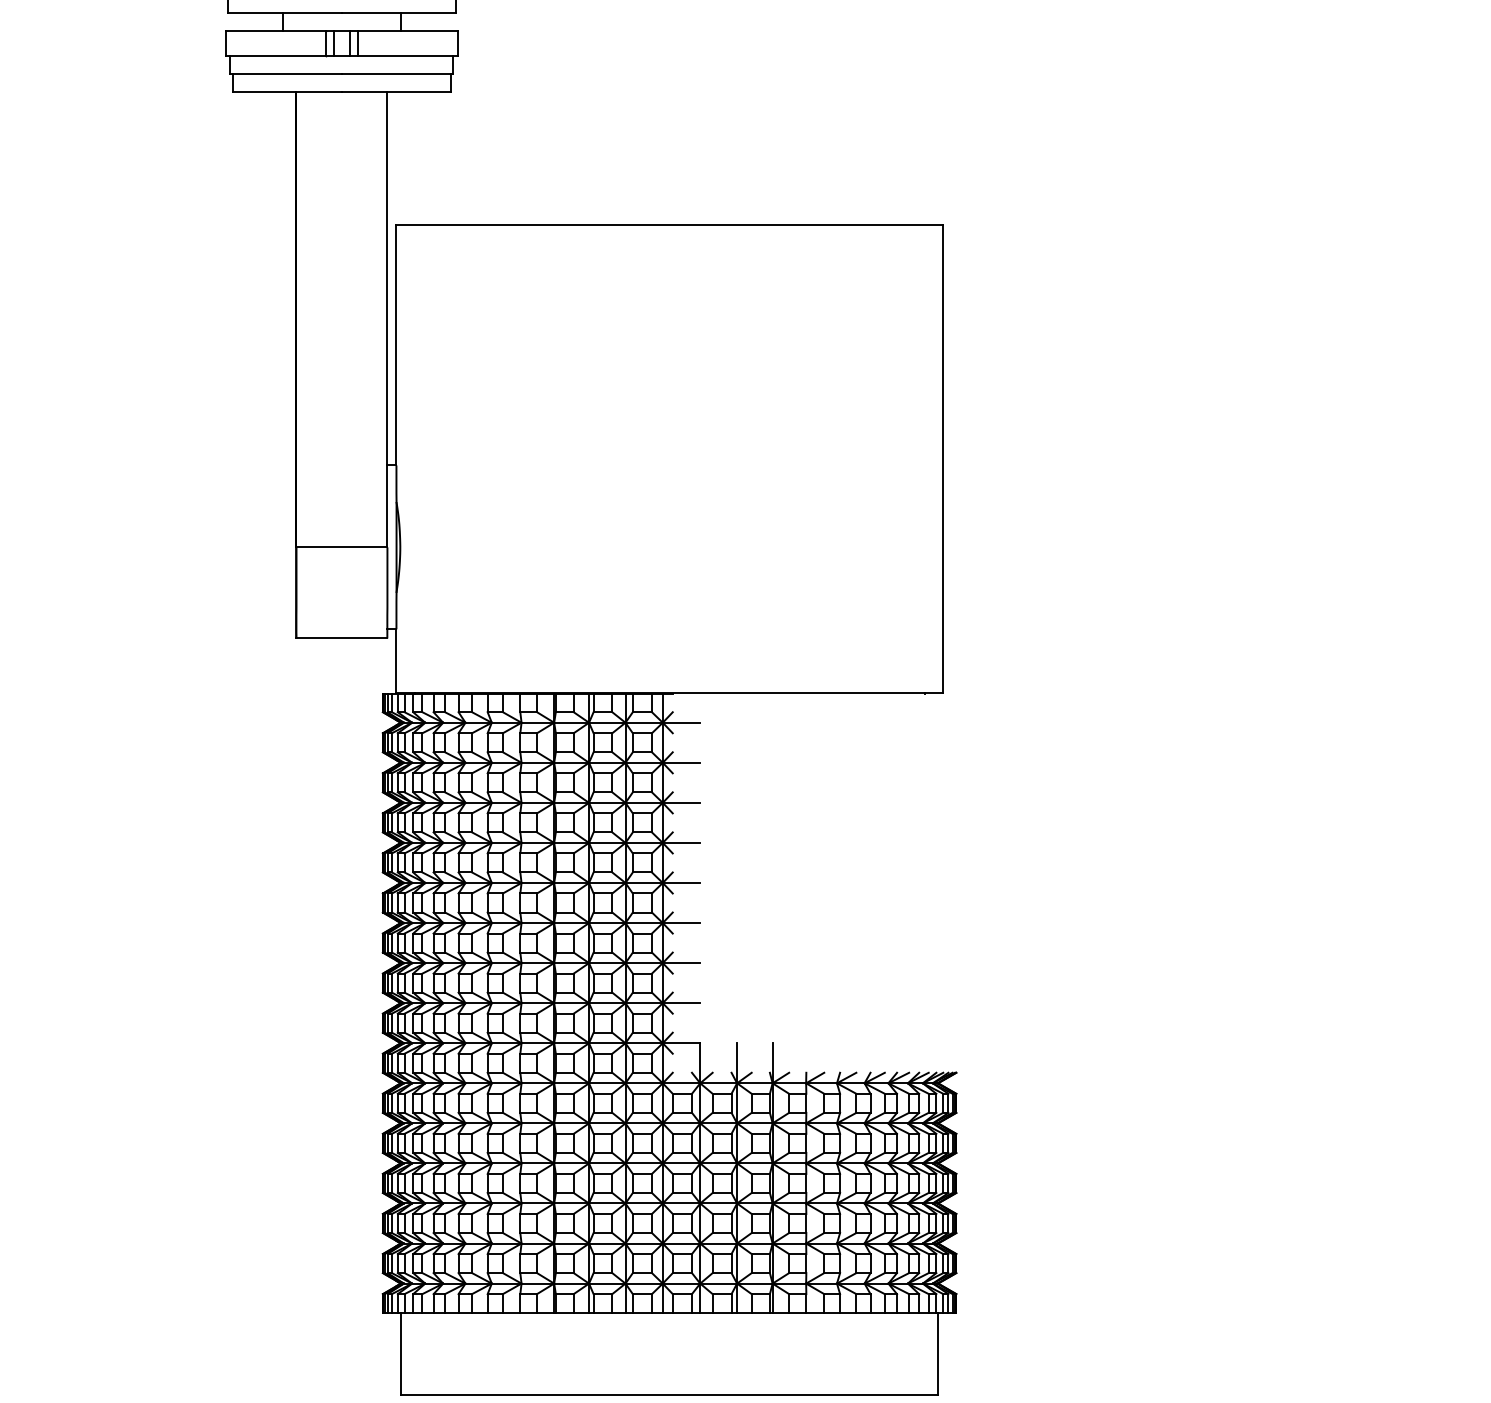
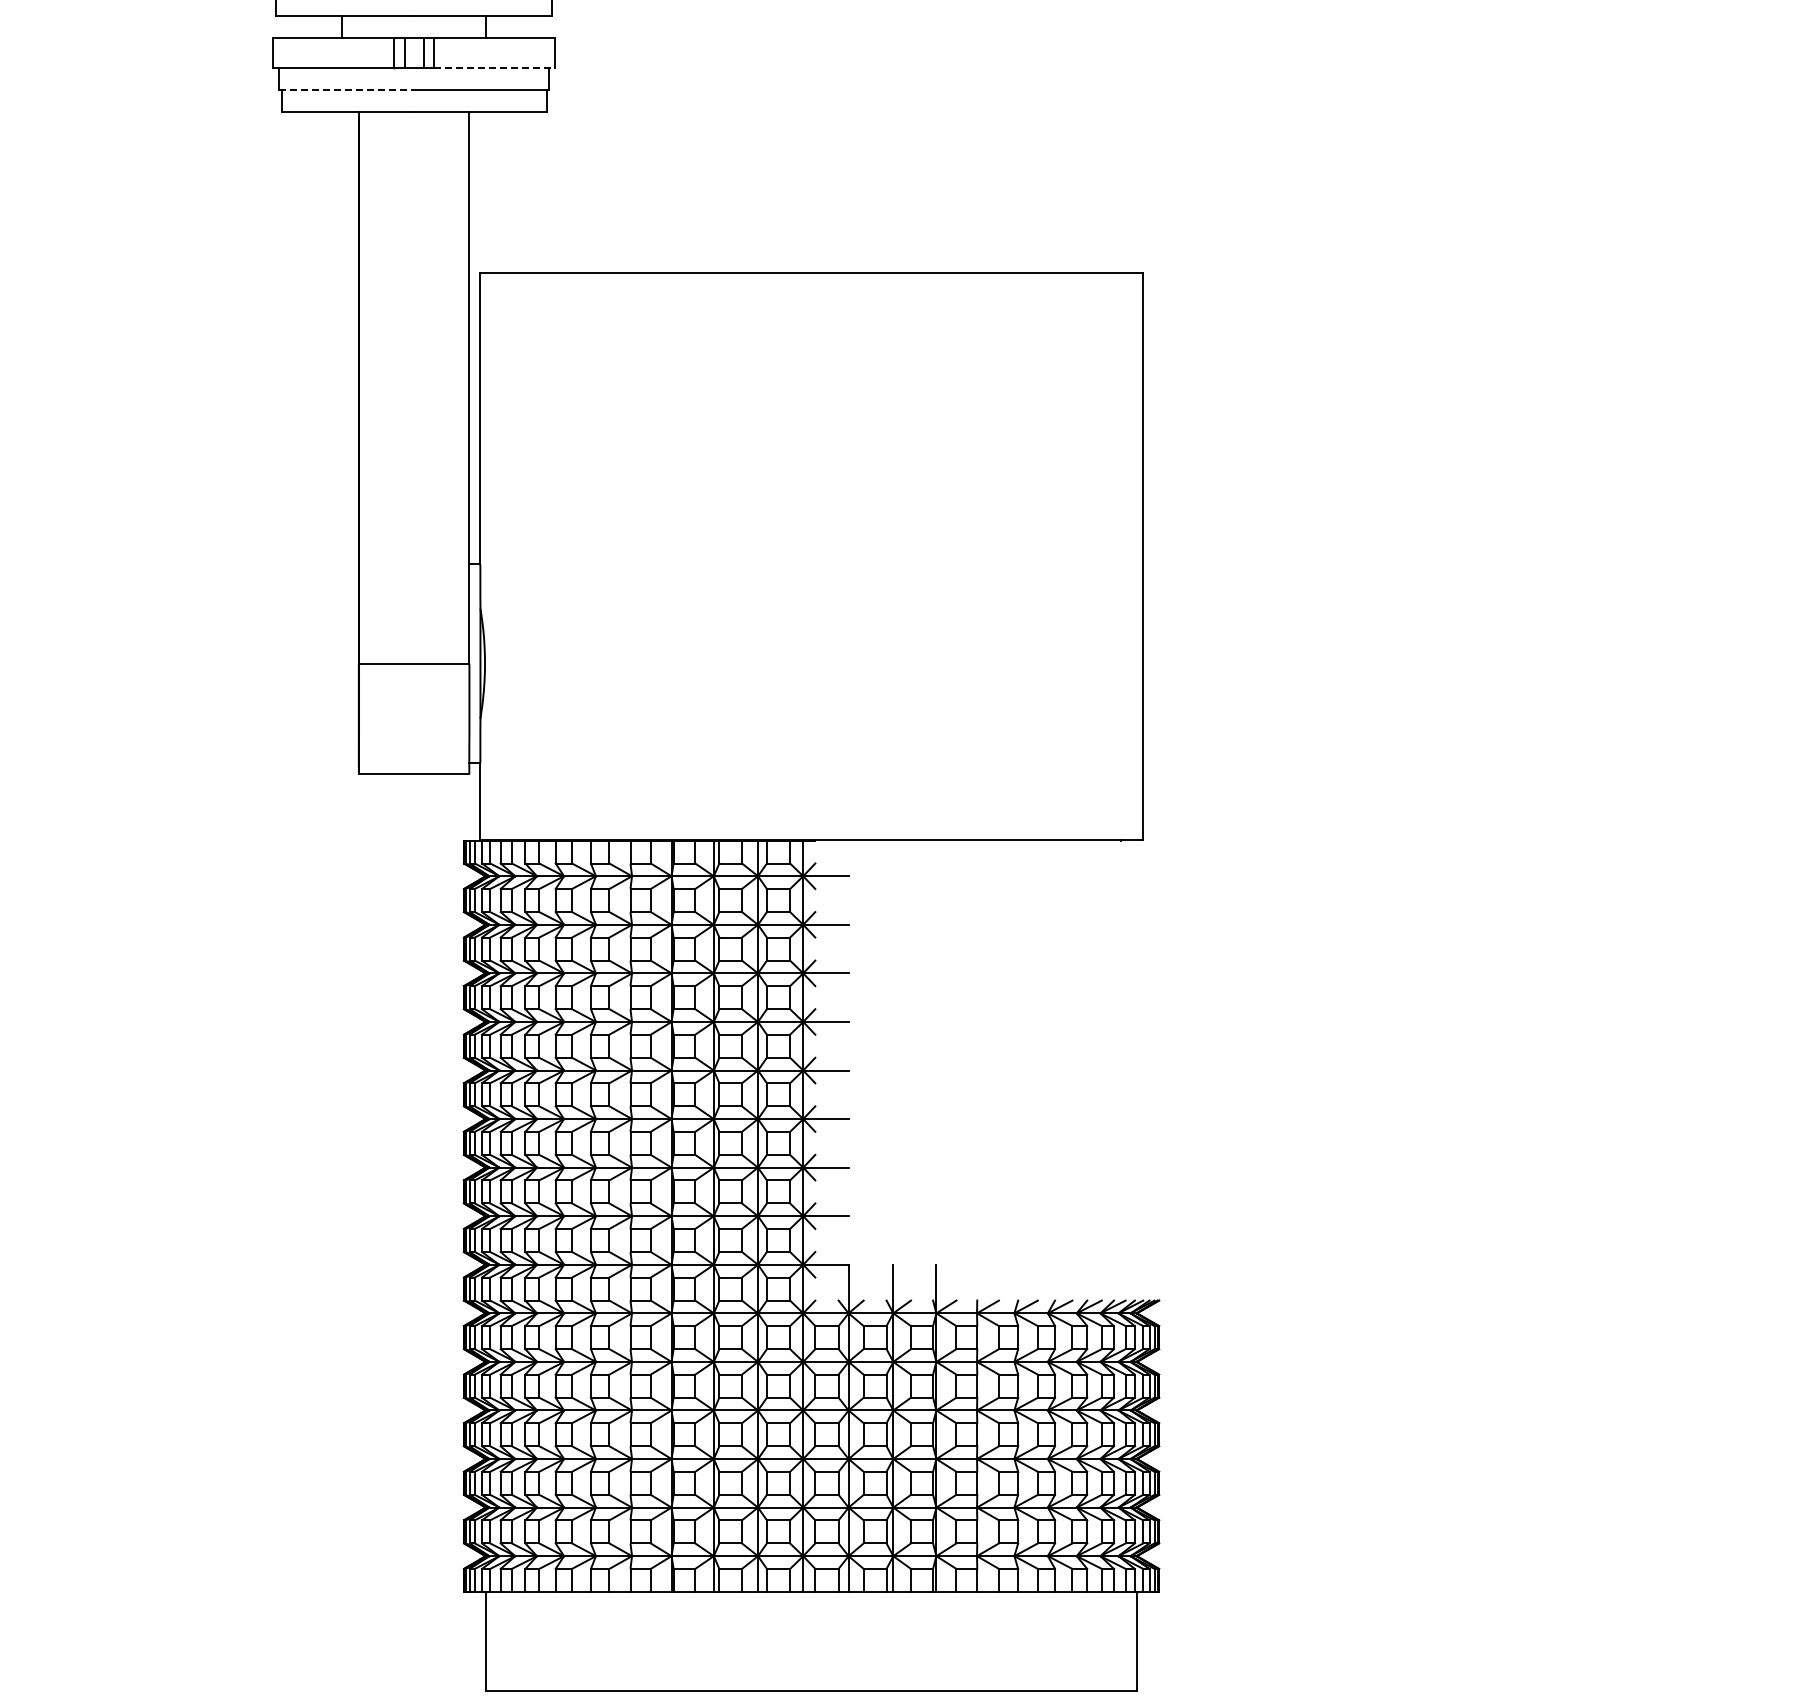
line: (408, 55) -> (494, 67), solid -> dashed
line: (286, 73) -> (346, 89), solid -> dashed

